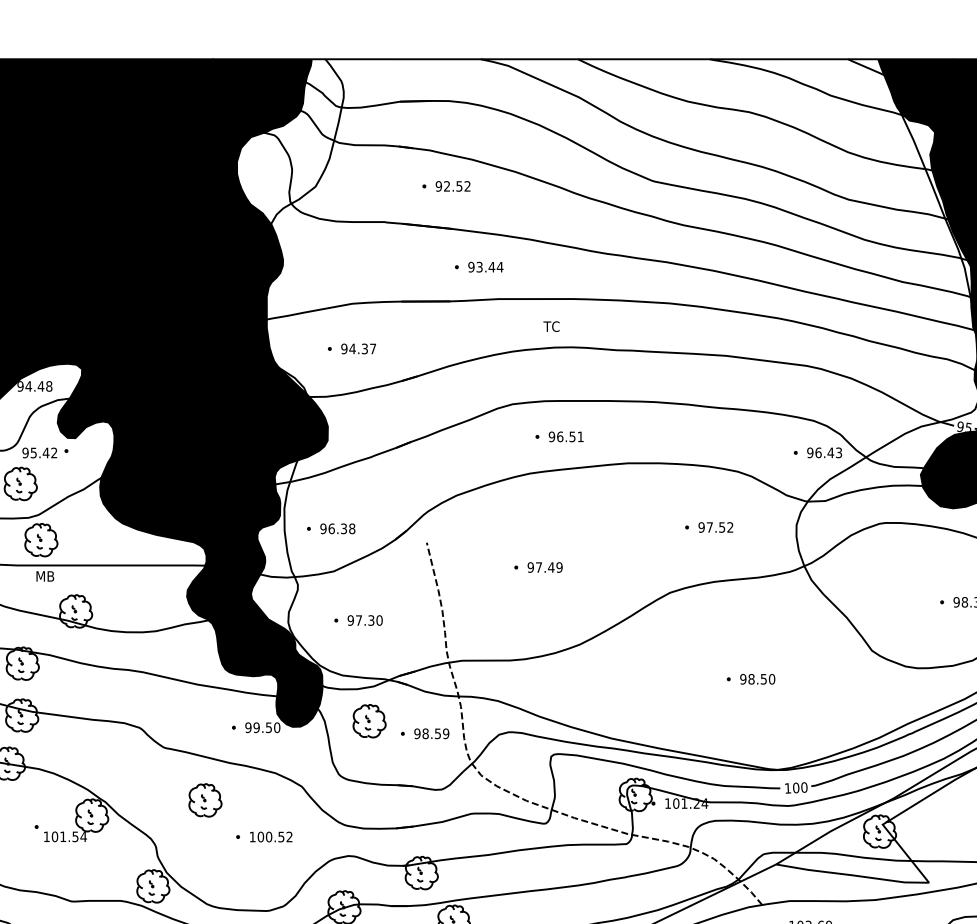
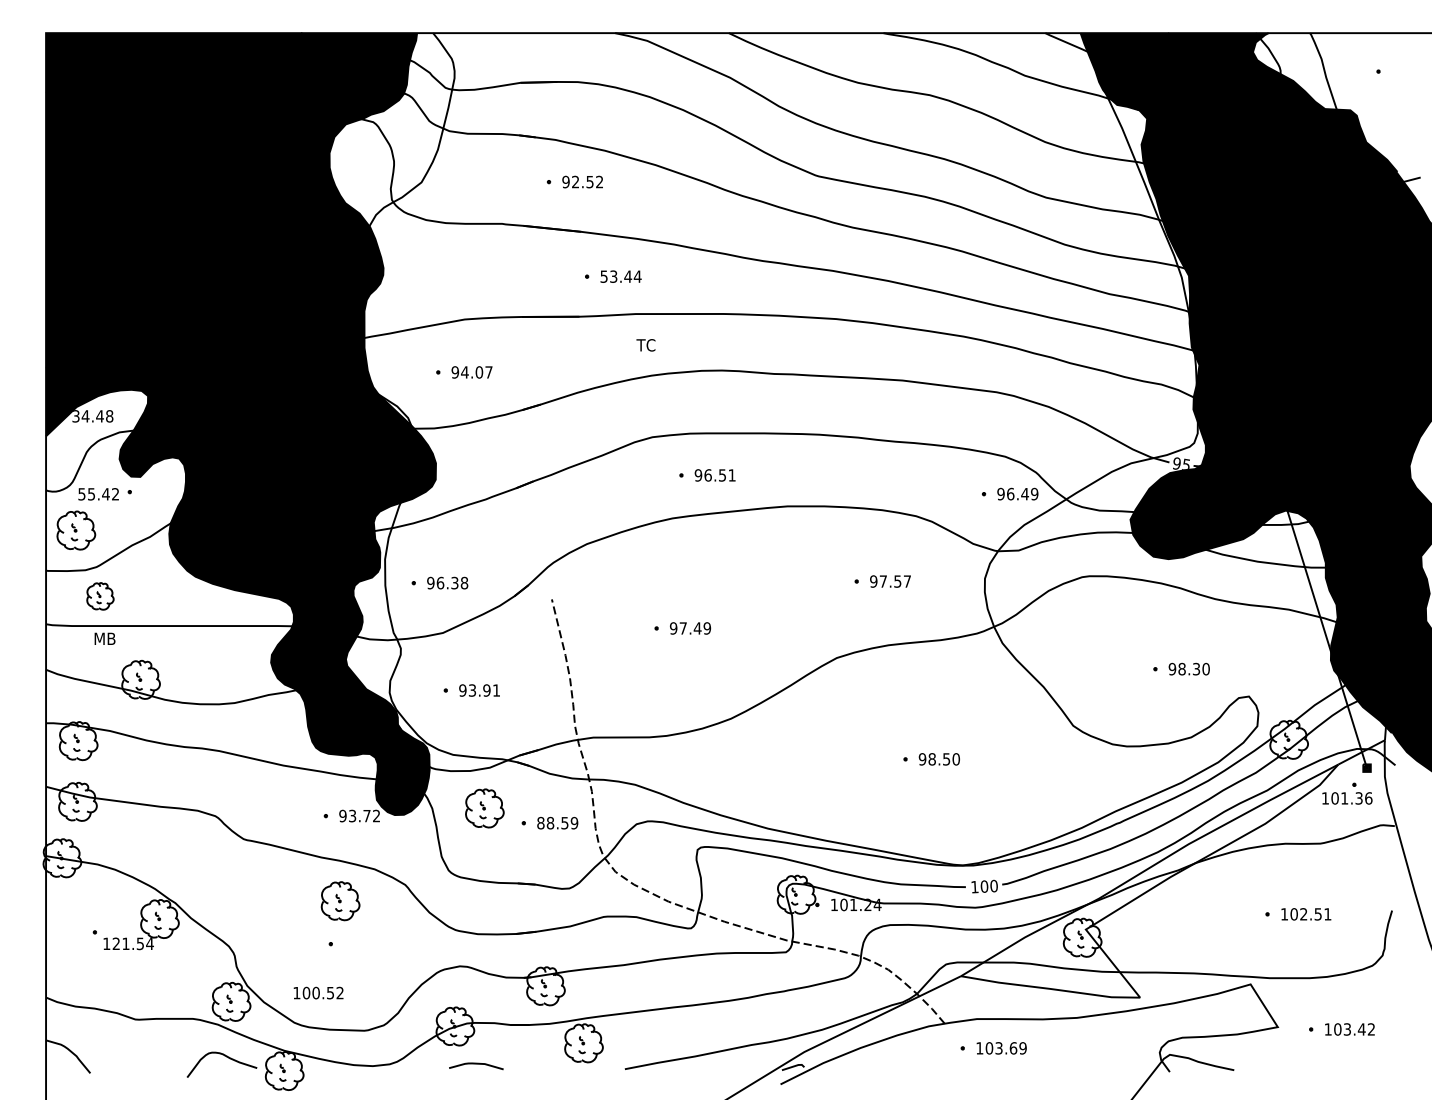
text: (470, 267) -> (603, 276), 93.44 -> 53.44
text: (551, 326) -> (645, 345), moved
text: (365, 349) -> (479, 372), 94.37 -> 94.07
text: (20, 386) -> (75, 416), 94.48 -> 34.48
text: (25, 453) -> (81, 494), 95.42 -> 55.42
text: (838, 453) -> (1034, 494), 96.43 -> 96.49
text: (729, 527) -> (906, 581), 97.52 -> 97.57
part: (41, 540) -> (100, 596), size x0.7
text: (369, 620) -> (484, 690), 97.30 -> 93.91
text: (266, 727) -> (364, 815), 99.50 -> 93.72
text: (417, 734) -> (540, 823), 98.59 -> 88.59
part: (205, 800) -> (340, 901), moved
text: (55, 836) -> (116, 943), 101.54 -> 121.54
text: (271, 836) -> (318, 992), moved

